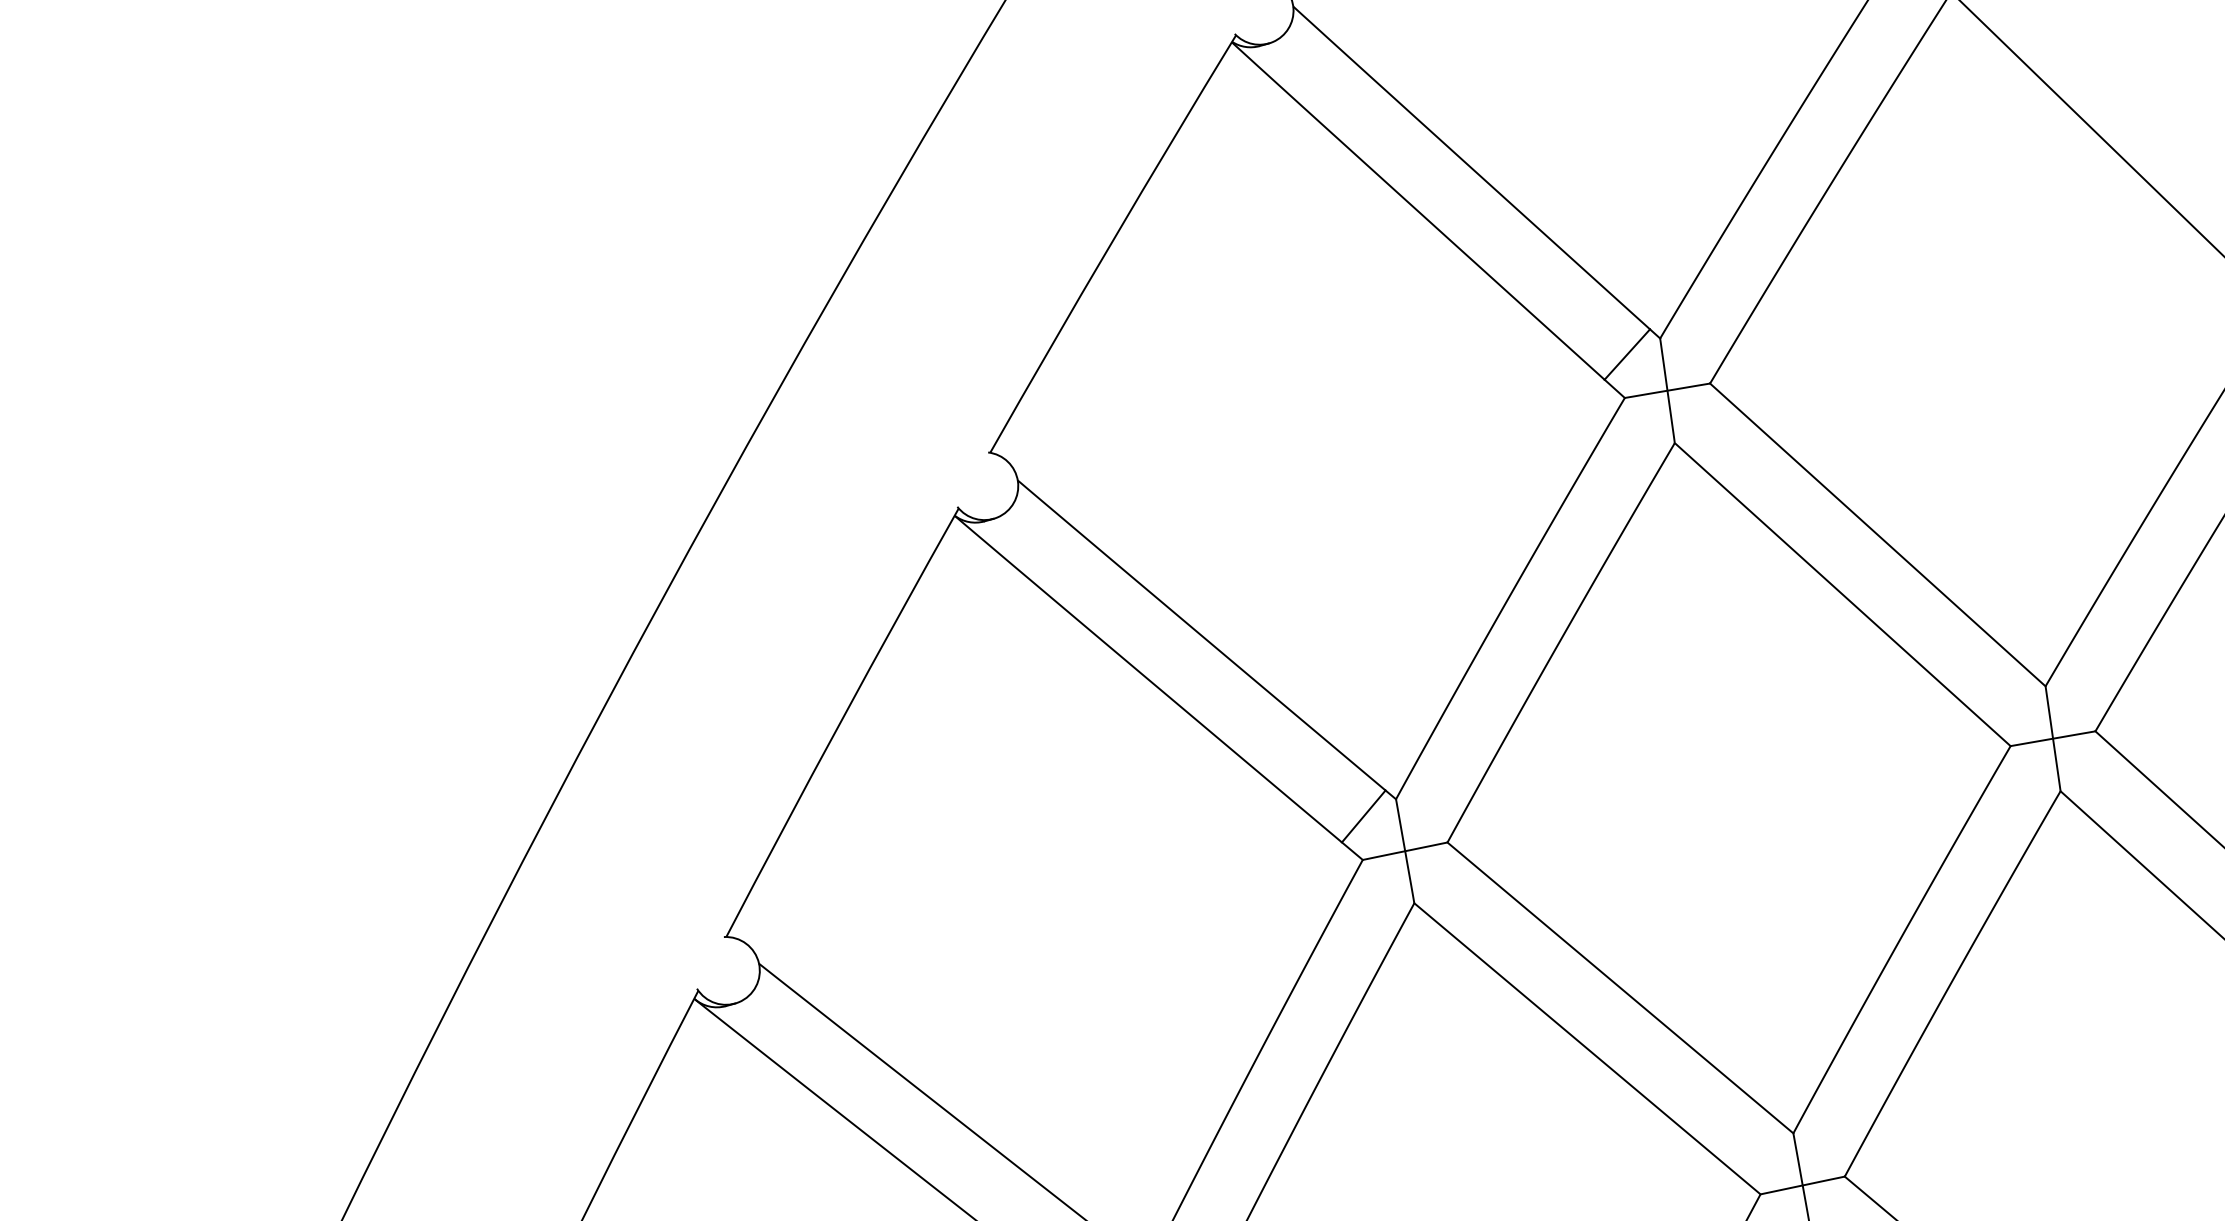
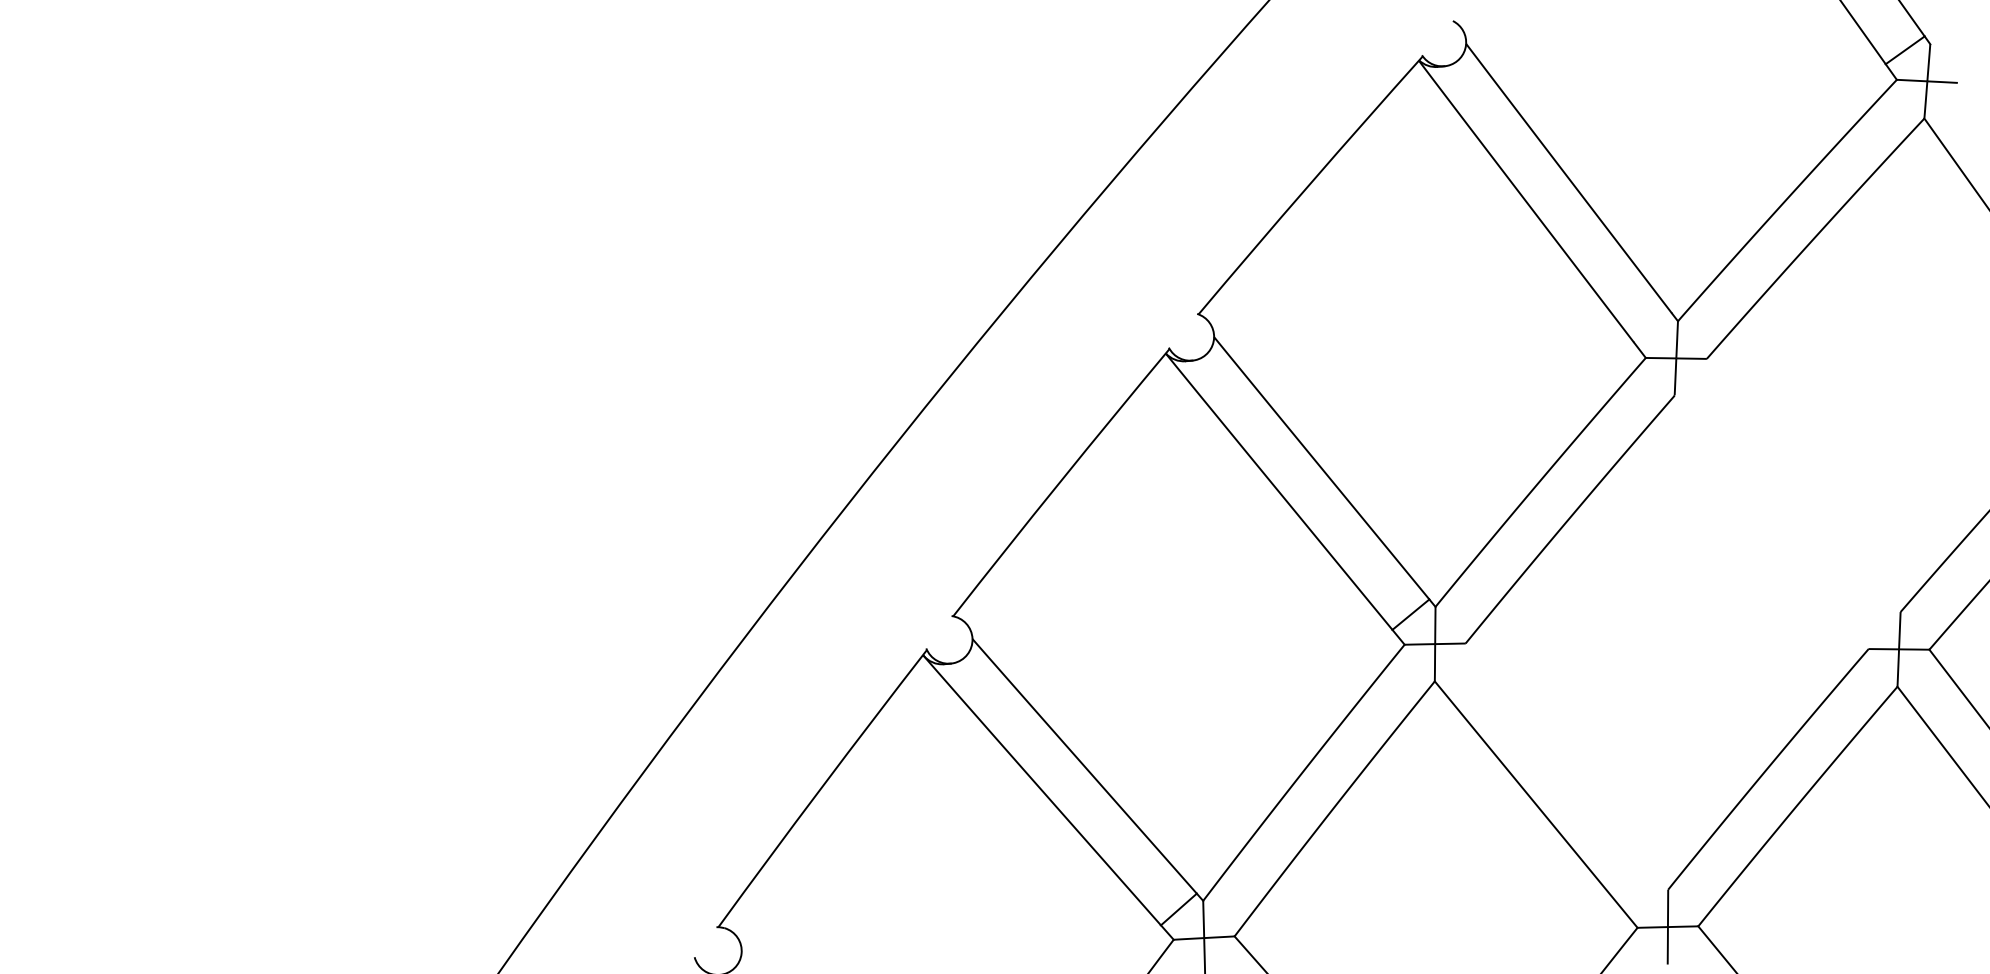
line: (1627, 353) -> (1653, 327), removed
line: (1877, 535) -> (1803, 485), removed
line: (1842, 594) -> (1771, 522), removed
line: (1619, 987) -> (1566, 766), removed

